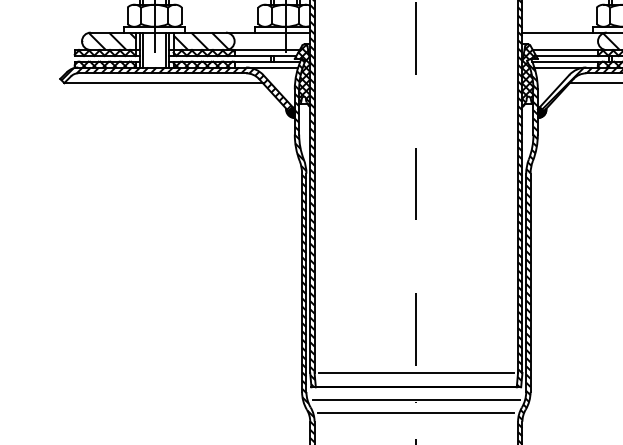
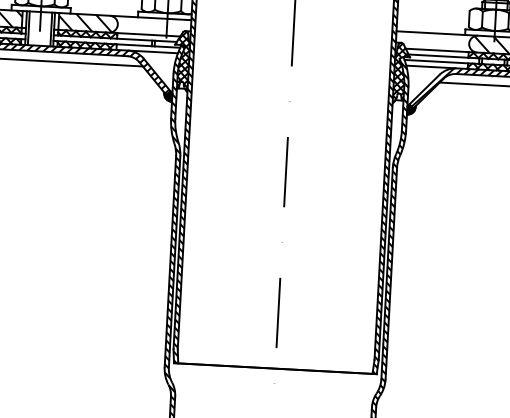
line: (415, 372) -> (275, 354), removed
line: (416, 399) -> (274, 380), removed
line: (416, 413) -> (274, 393), removed

